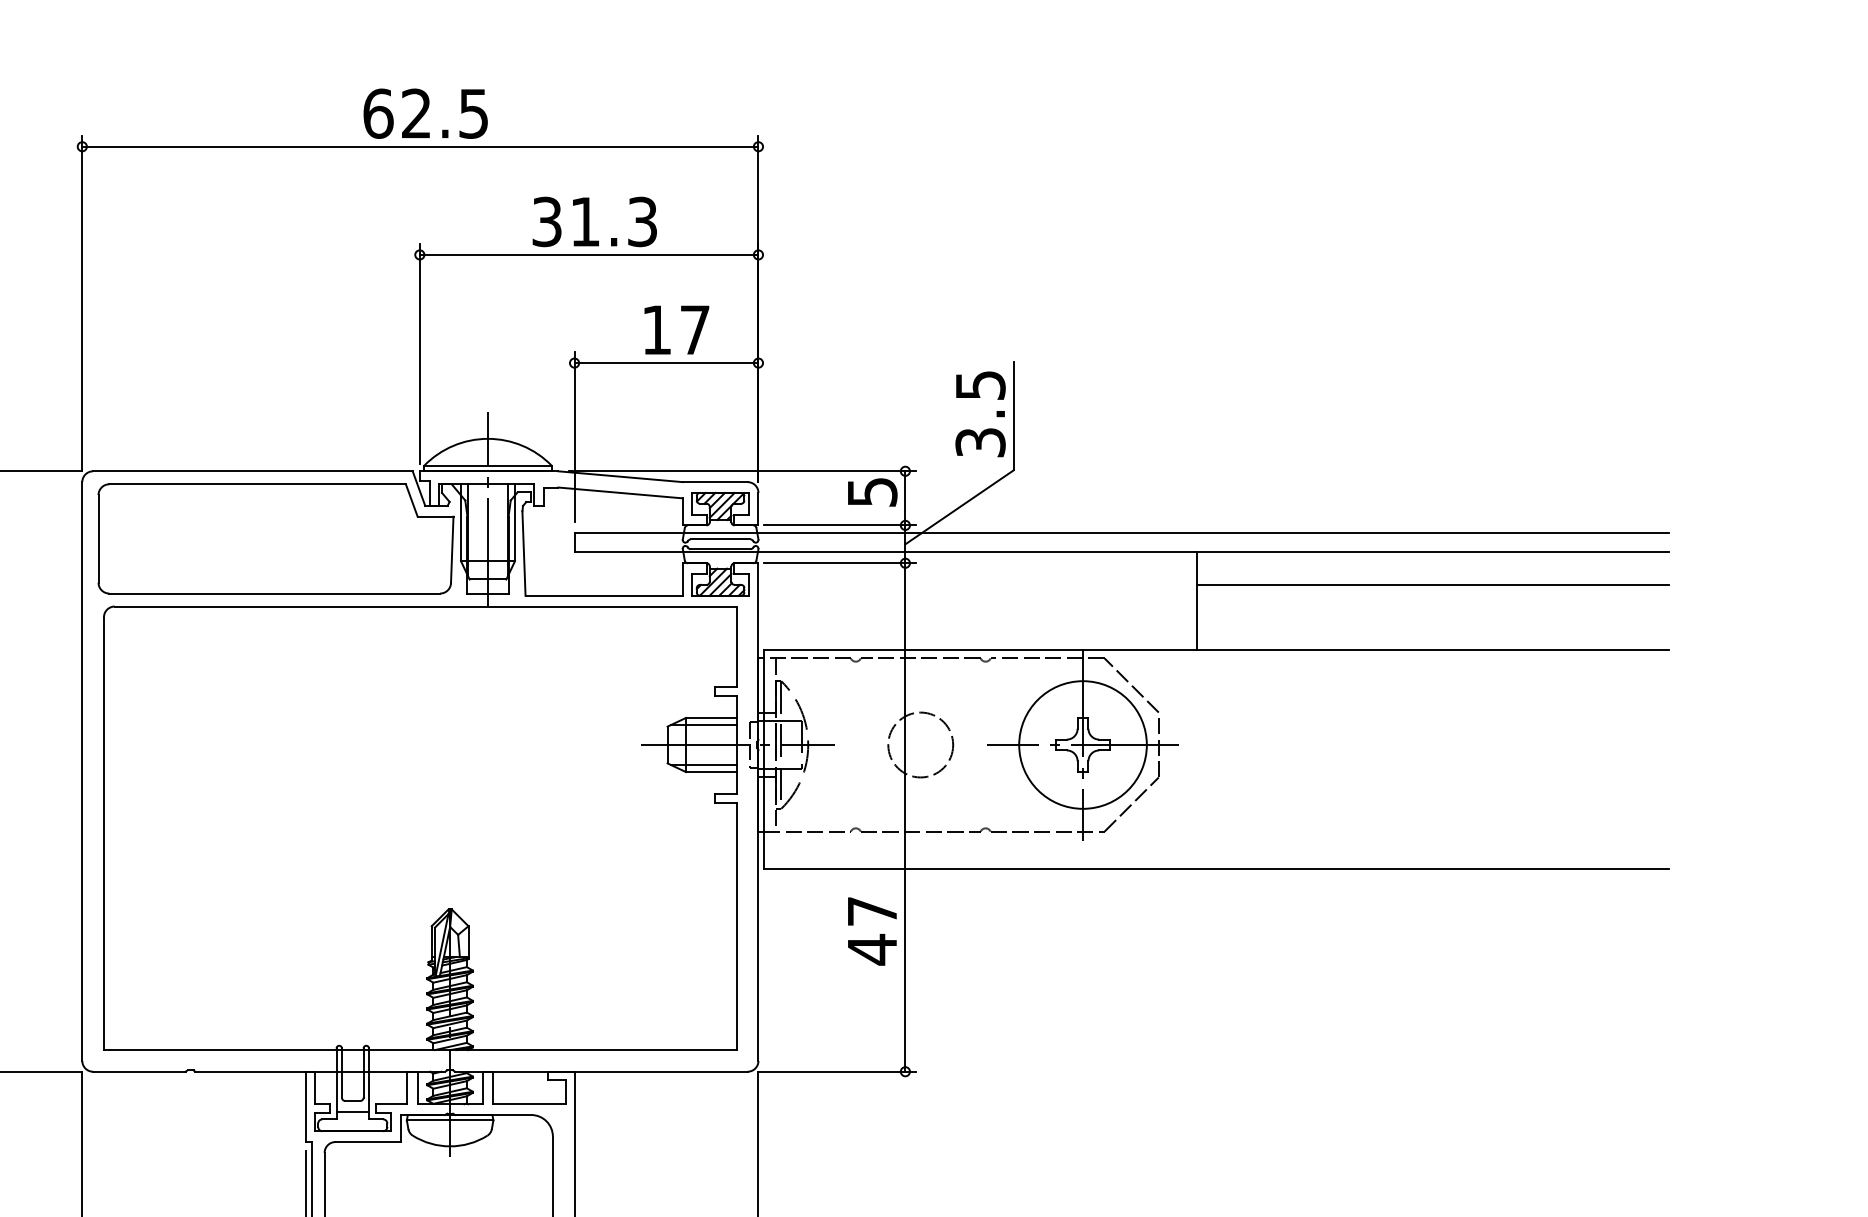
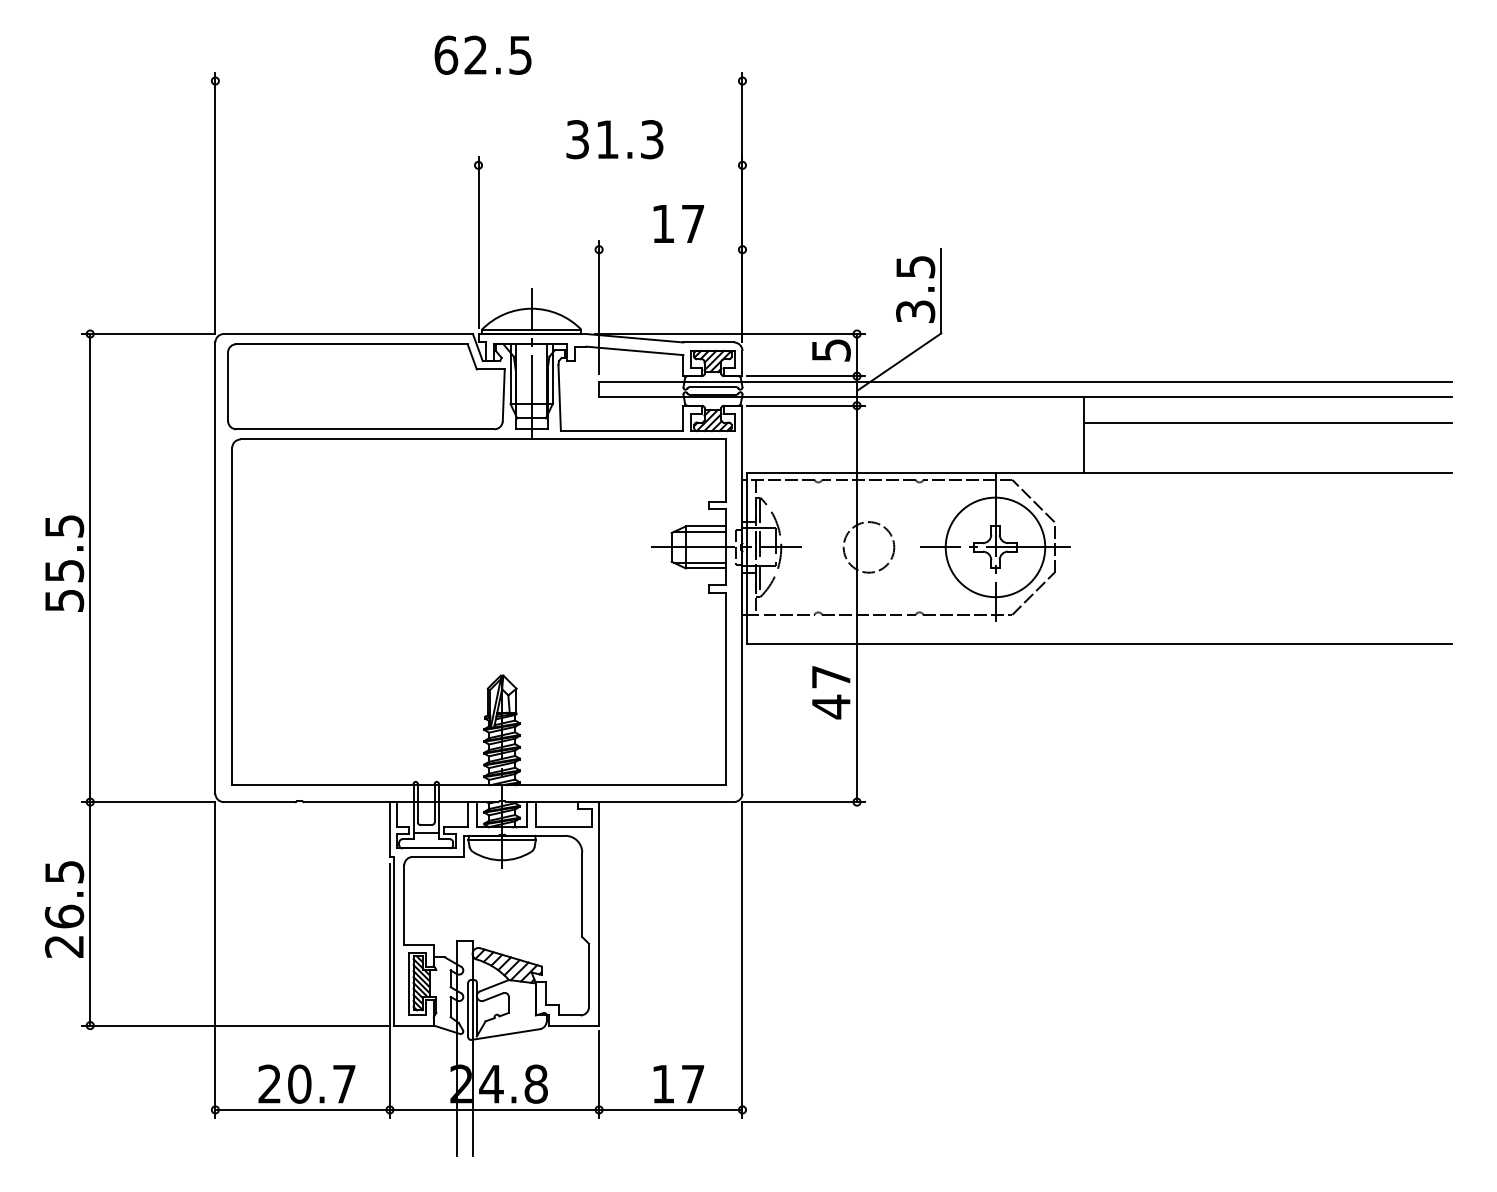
line: (419, 147) -> (478, 81), removed
line: (589, 255) -> (610, 165), removed
line: (666, 362) -> (670, 249), removed

